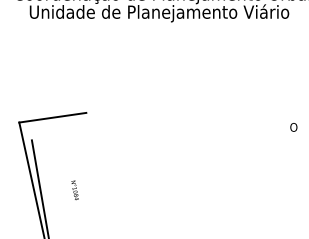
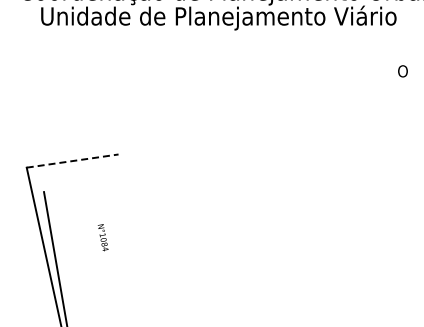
line: (53, 118) -> (73, 161), solid -> dashed
text: (293, 127) -> (402, 71), moved
text: (74, 190) -> (102, 237), moved

